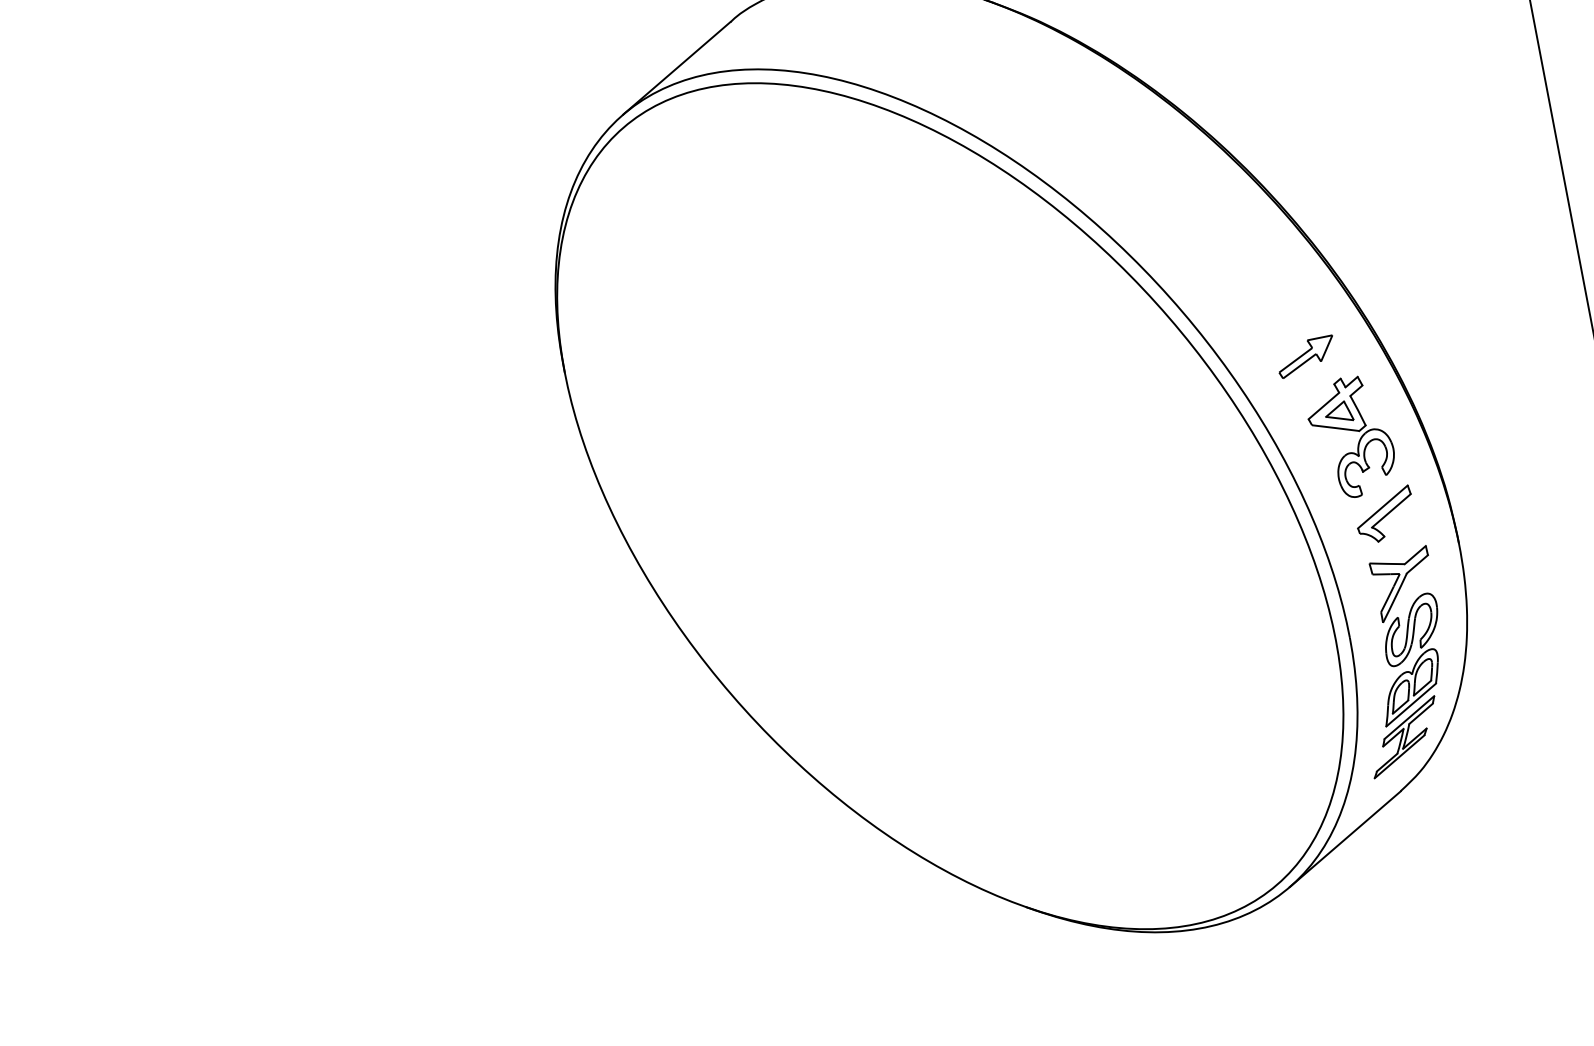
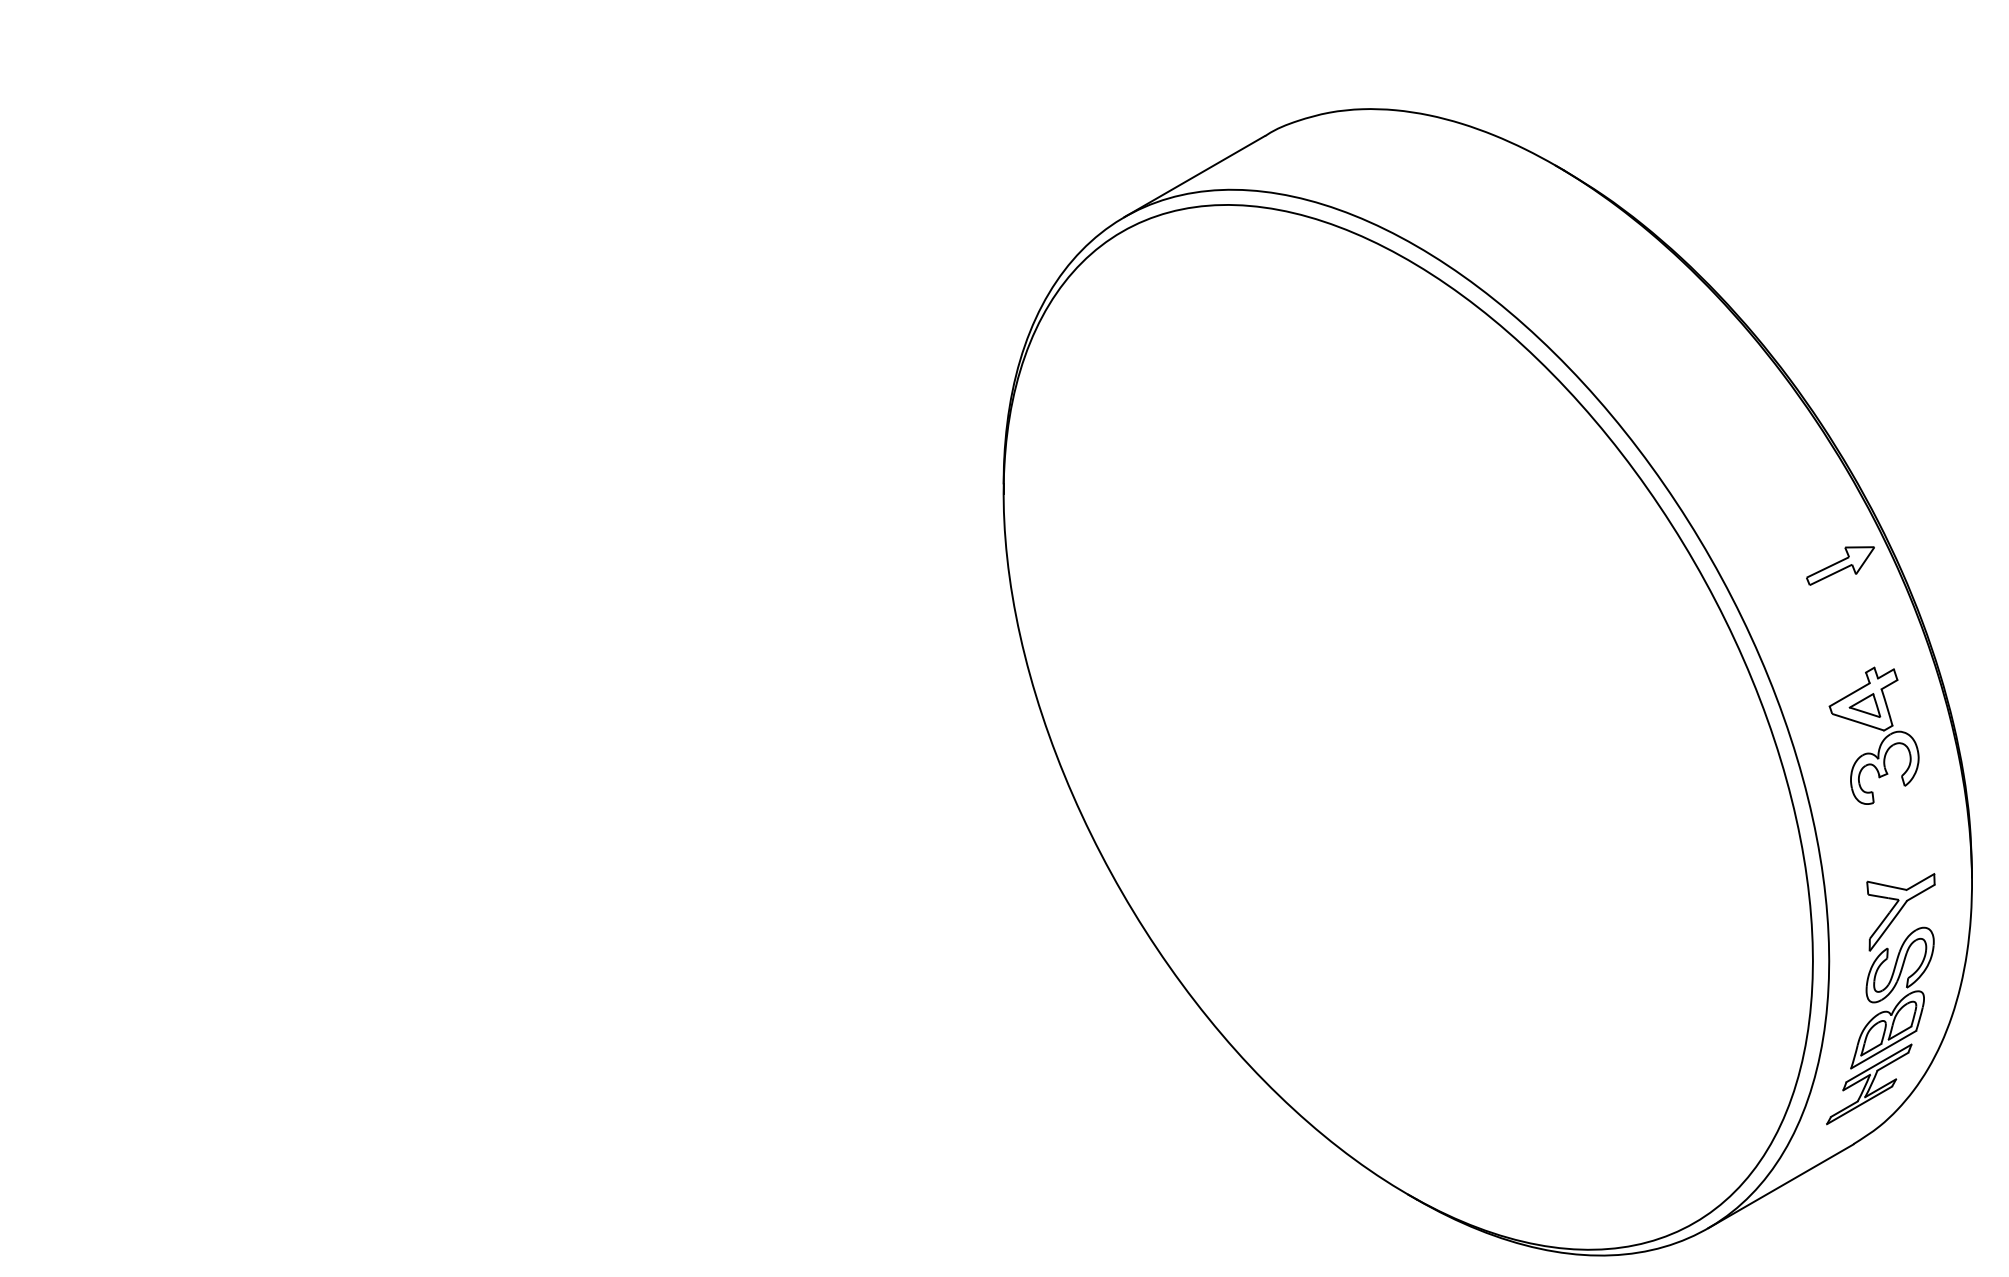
part: (1306, 356) -> (1840, 565), moved
part: (1384, 515) -> (1894, 830), removed

